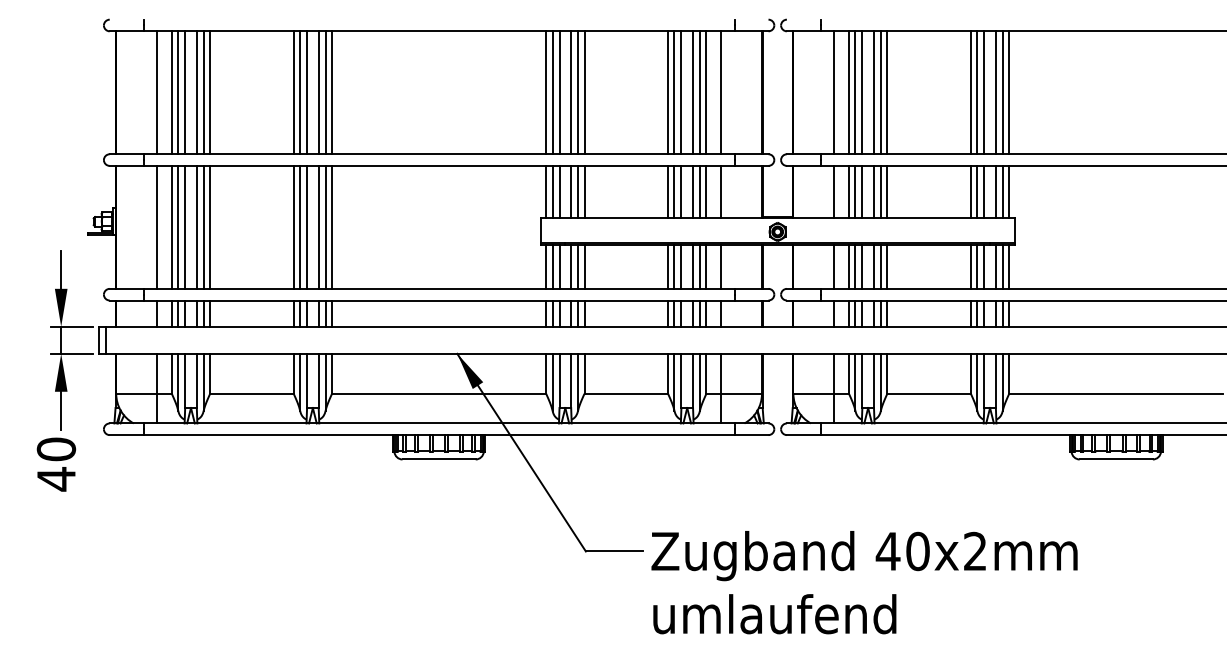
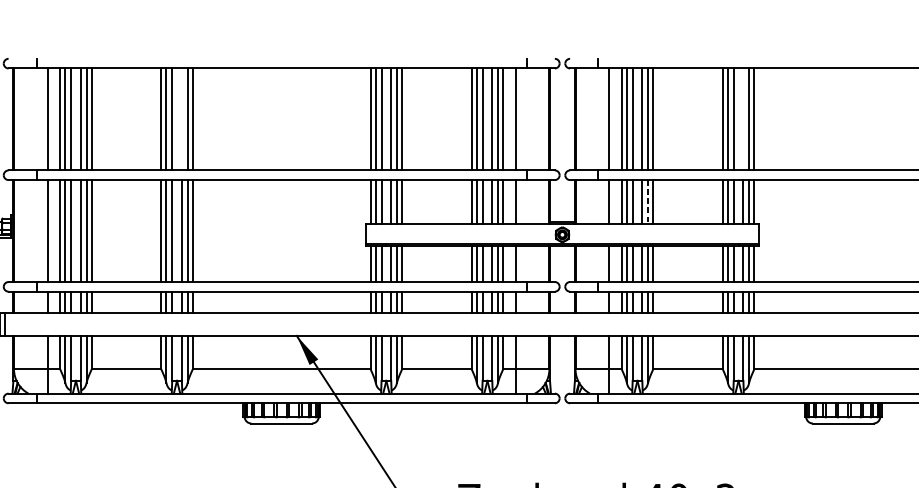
line: (318, 92) -> (181, 119), removed
line: (995, 92) -> (743, 119), removed
line: (880, 192) -> (647, 202), solid -> dashed

